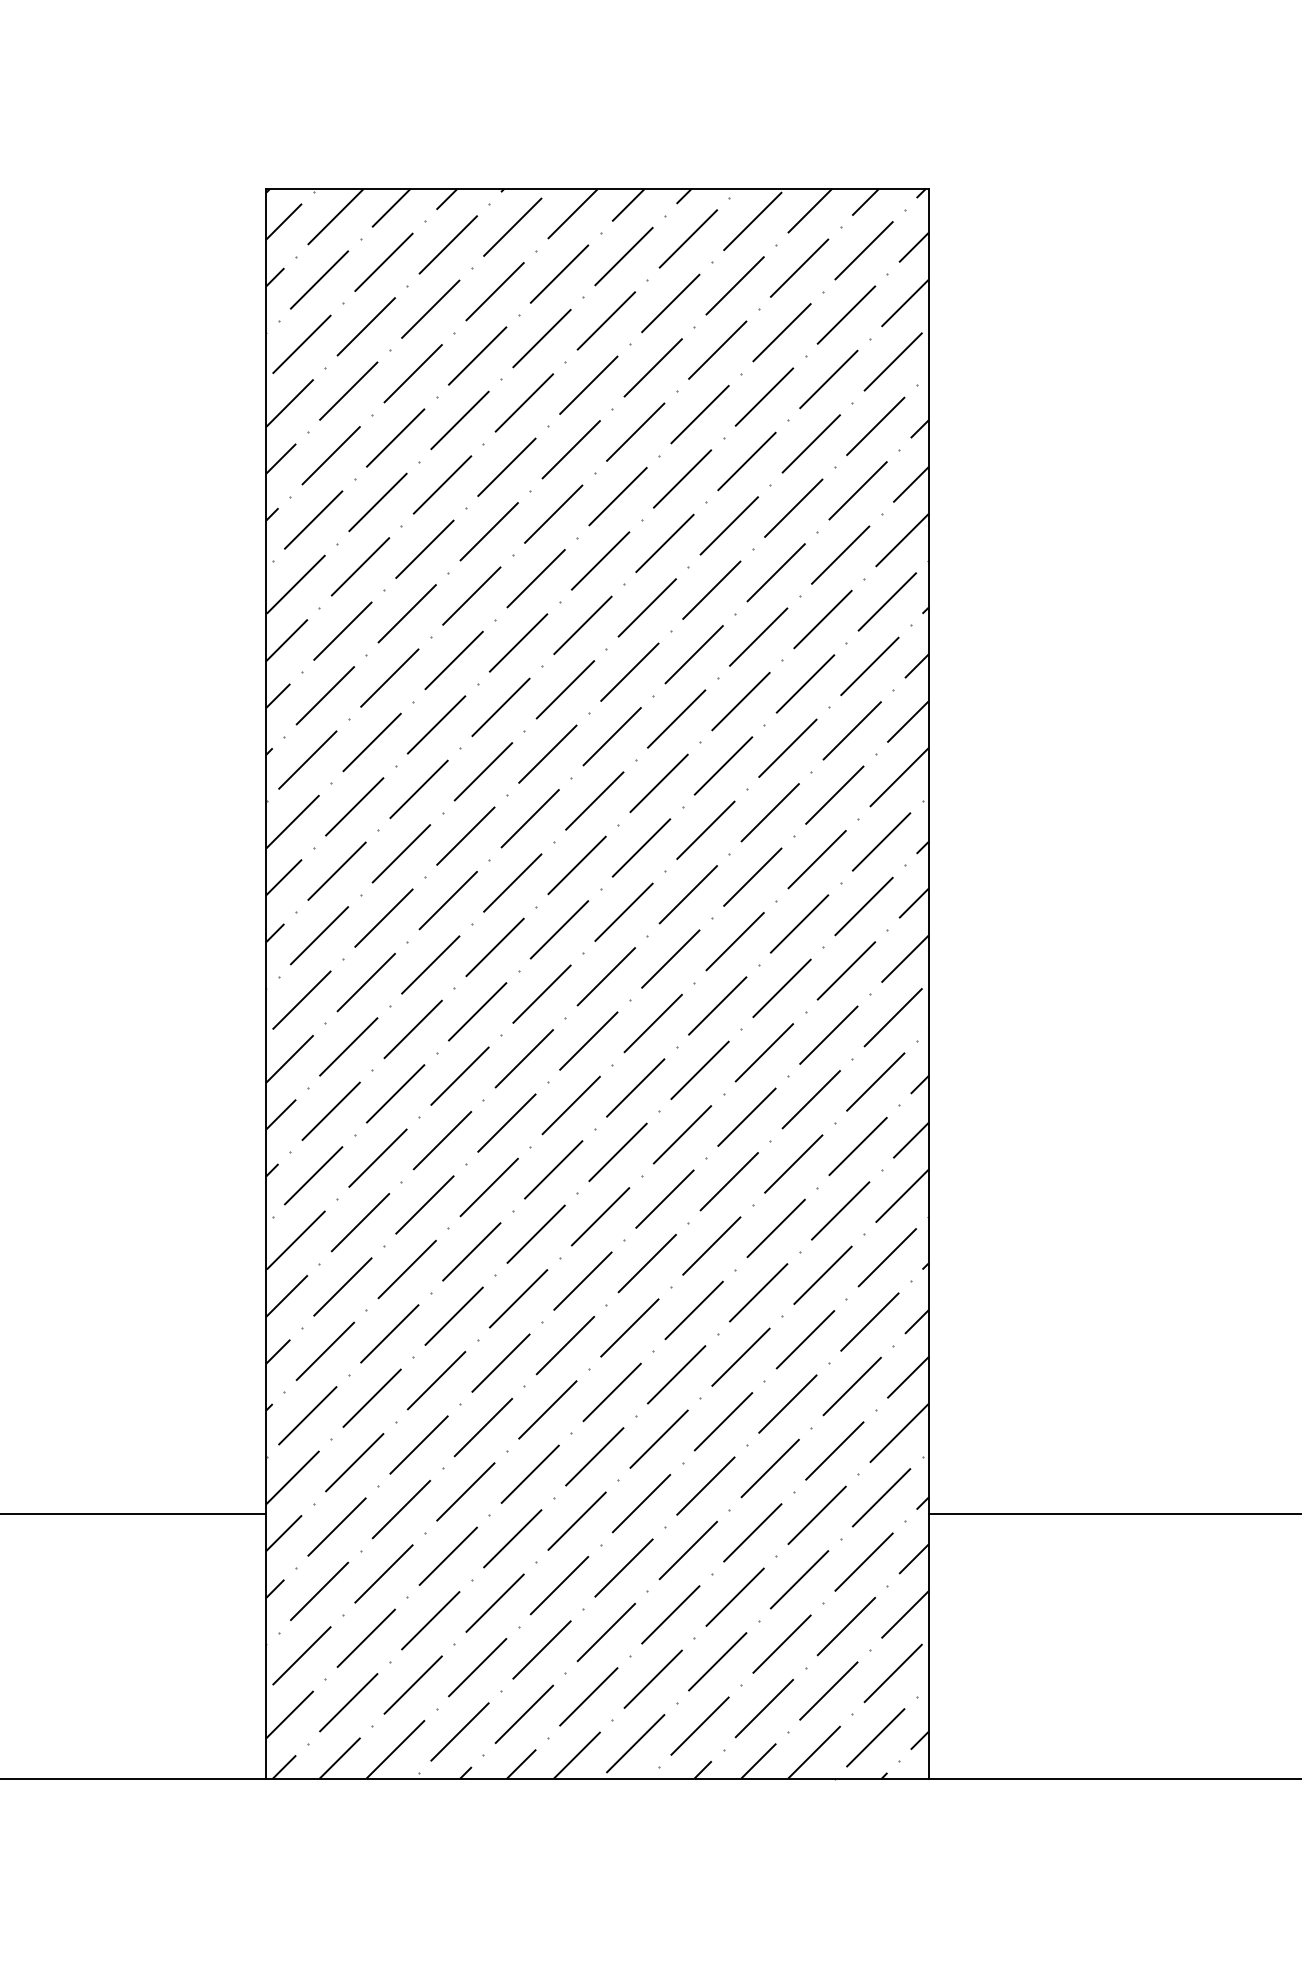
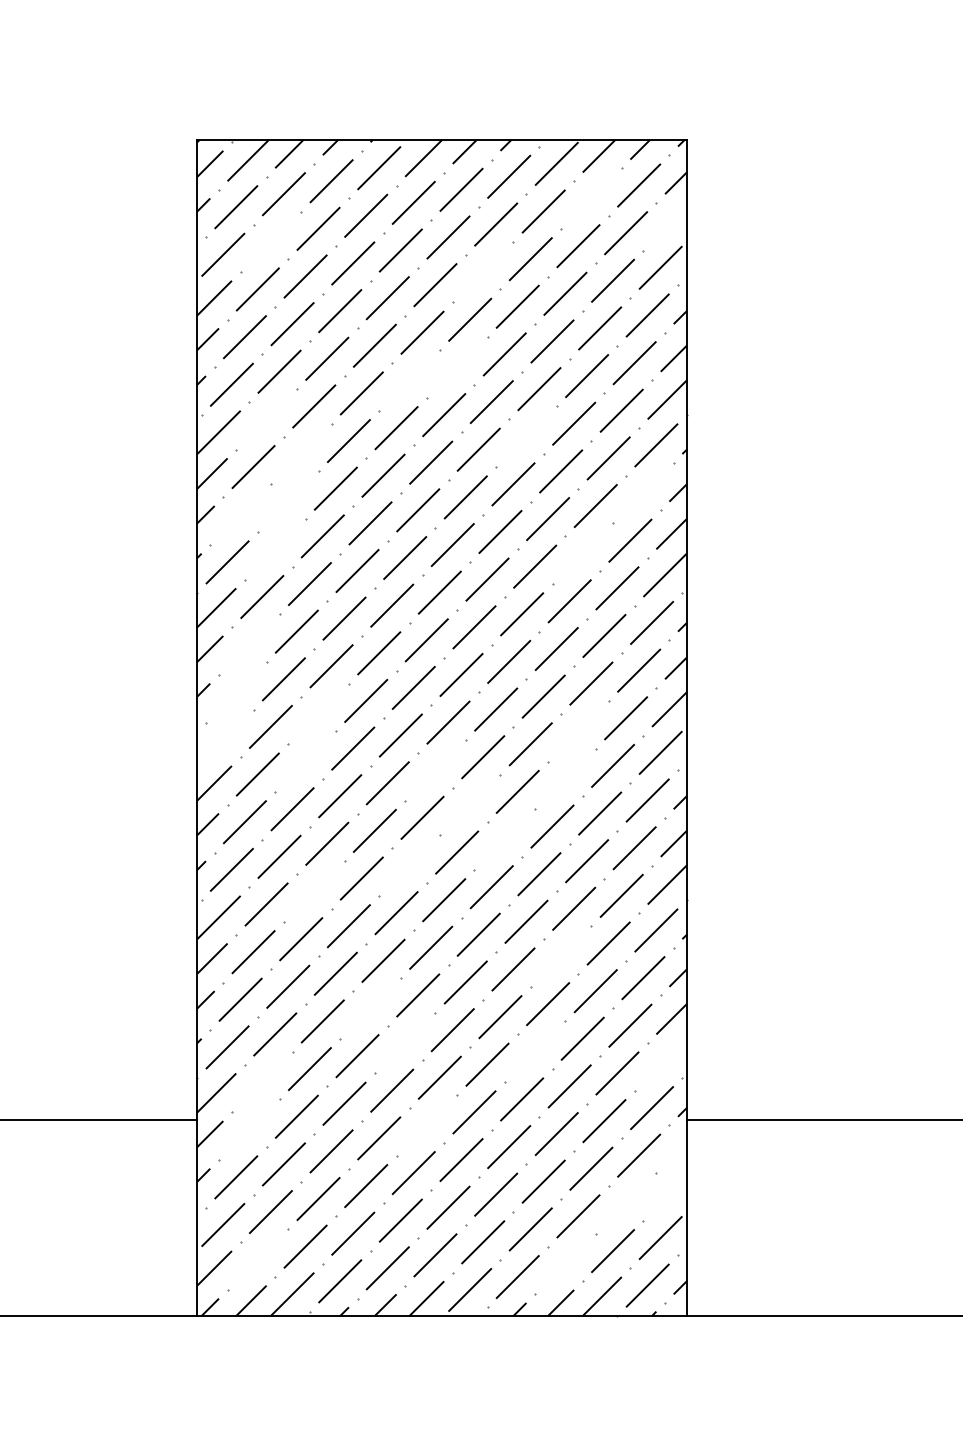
line: (799, 268) -> (591, 198), removed
line: (905, 303) -> (669, 224), removed
line: (365, 326) -> (270, 241), removed
line: (652, 366) -> (482, 271), removed
line: (617, 496) -> (456, 367), removed
line: (553, 514) -> (409, 380), removed
line: (360, 566) -> (266, 419), removed
line: (711, 589) -> (526, 436), removed
line: (406, 612) -> (300, 453), removed
line: (869, 665) -> (643, 492), removed
line: (388, 677) -> (287, 501), removed
line: (325, 695) -> (240, 514), removed
line: (371, 742) -> (274, 549), removed
line: (787, 748) -> (582, 553), removed
line: (336, 871) -> (248, 644), removed
line: (318, 934) -> (235, 691), removed
line: (430, 964) -> (318, 713), removed
line: (782, 987) -> (578, 730), removed
line: (300, 999) -> (222, 739), removed
line: (413, 1029) -> (305, 761), removed
line: (588, 1040) -> (435, 769), removed
line: (764, 1052) -> (565, 778), removed
line: (634, 1087) -> (469, 804), removed
line: (682, 1134) -> (504, 839), removed
line: (553, 1169) -> (409, 865), removed
line: (423, 1205) -> (313, 891), removed
line: (757, 1292) -> (560, 956), removed
line: (500, 1363) -> (370, 1008), removed
line: (548, 1410) -> (405, 1043), removed
line: (722, 1421) -> (534, 1051), removed
line: (898, 1433) -> (664, 1060), removed
line: (353, 1461) -> (261, 1081), removed
line: (576, 1521) -> (426, 1125), removed
line: (336, 1526) -> (248, 1129), removed
line: (913, 1559) -> (675, 1153), removed
line: (905, 1614) -> (669, 1194), removed
line: (845, 1625) -> (625, 1202), removed
line: (348, 1702) -> (257, 1259), removed
line: (764, 1707) -> (565, 1263), removed

